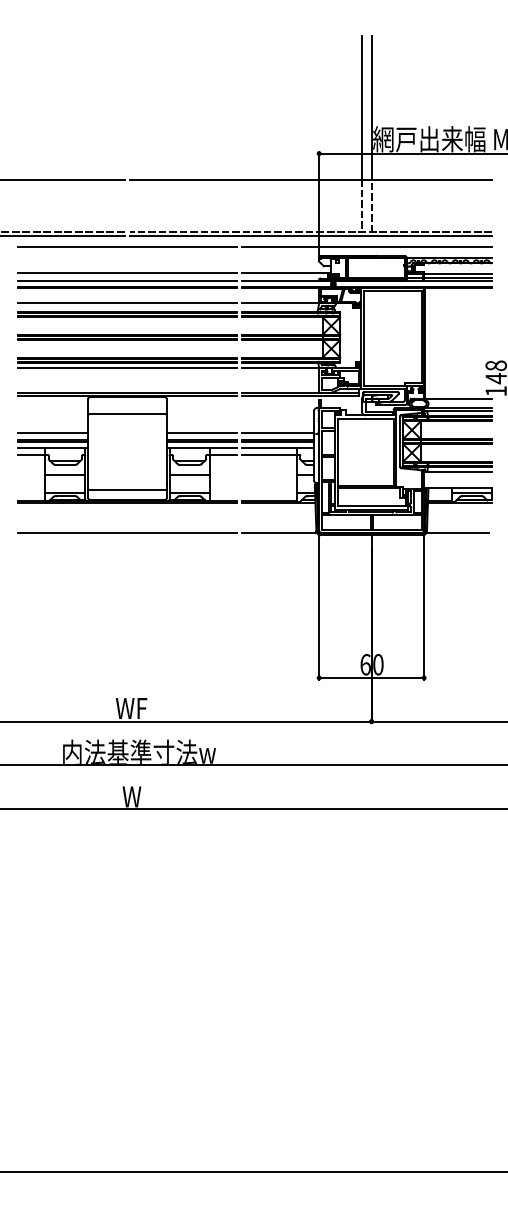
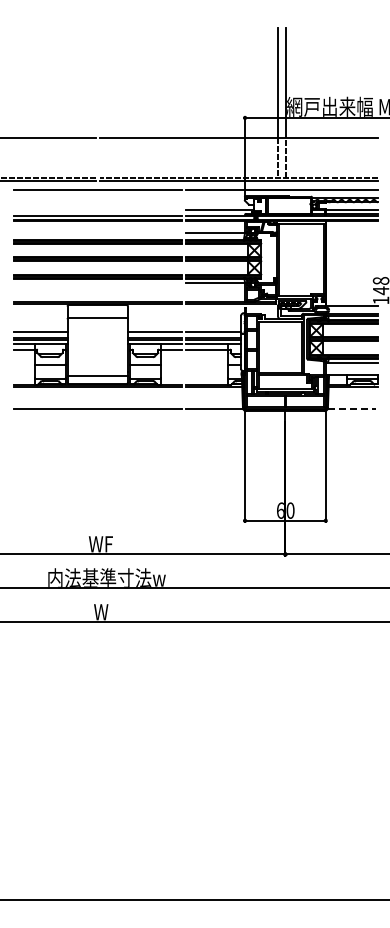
line: (127, 272) -> (97, 209), removed
line: (127, 302) -> (97, 232), removed
line: (127, 367) -> (97, 282), removed
line: (458, 533) -> (352, 409), solid -> dashed

